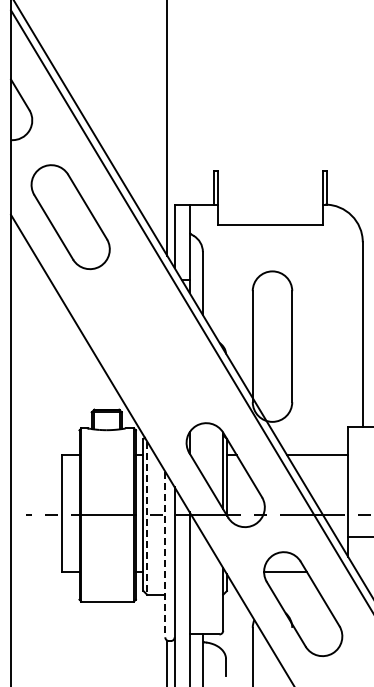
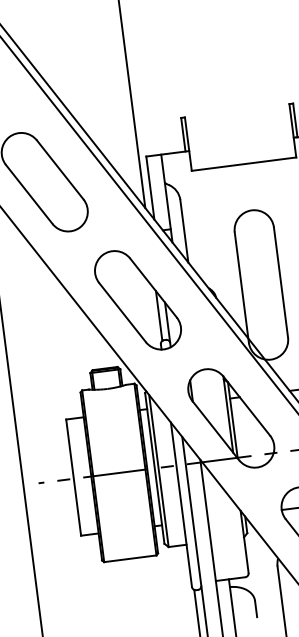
part: (148, 346) -> (138, 300), added
line: (147, 518) -> (159, 471), dashed -> solid
line: (165, 554) -> (181, 504), dashed -> solid

